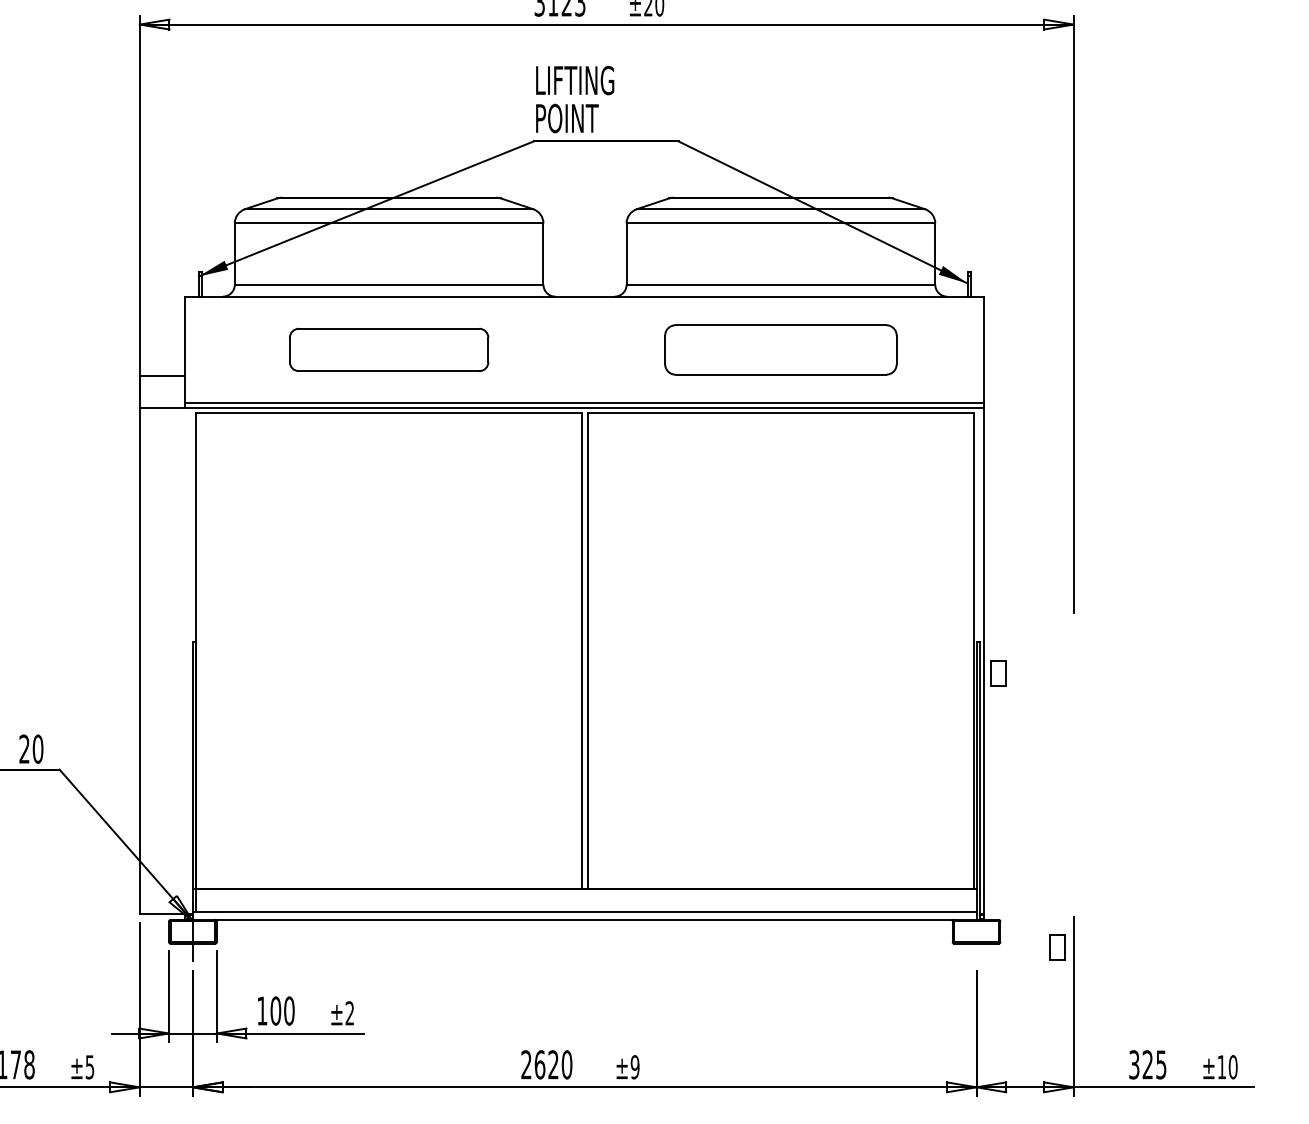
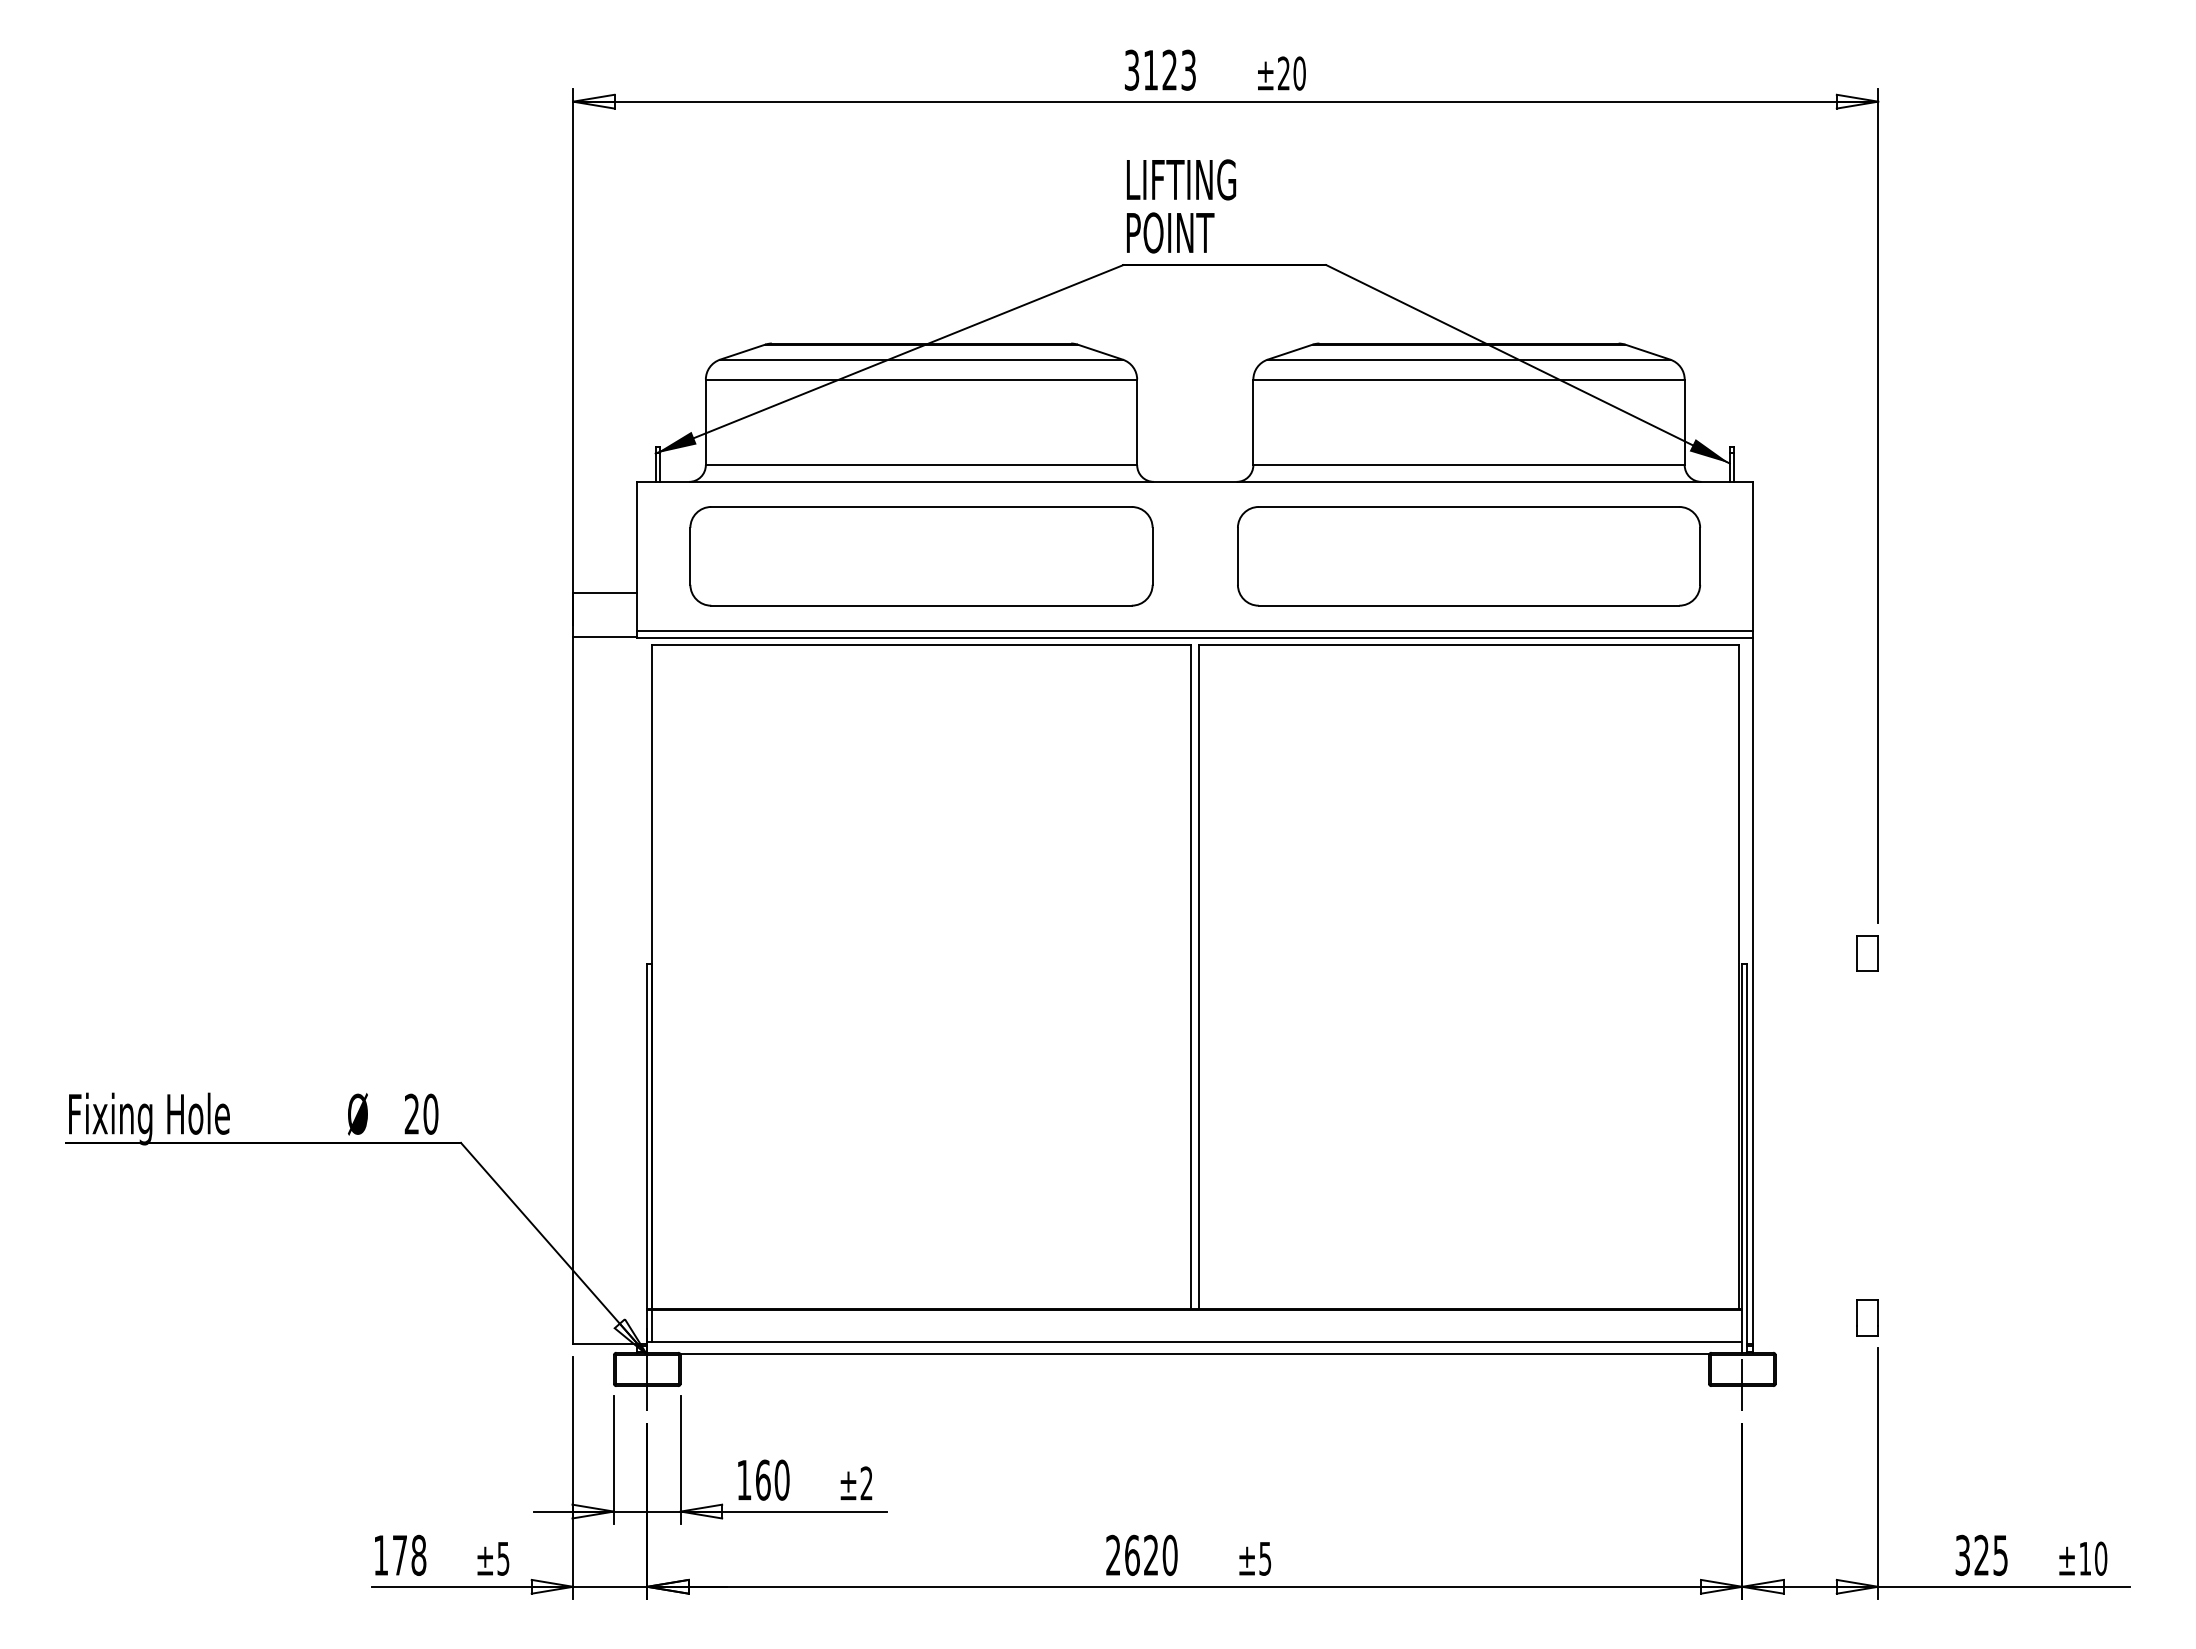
part: (389, 350) -> (921, 556), size x1.67
part: (780, 350) -> (1468, 556), size x1.43
part: (998, 673) -> (1867, 953), moved
line: (976, 943) -> (1742, 1385), added
part: (1057, 946) -> (1867, 1317), moved
text: (275, 1010) -> (762, 1479), 100 -> 160
text: (635, 1067) -> (1265, 1558), ±9 -> ±5

